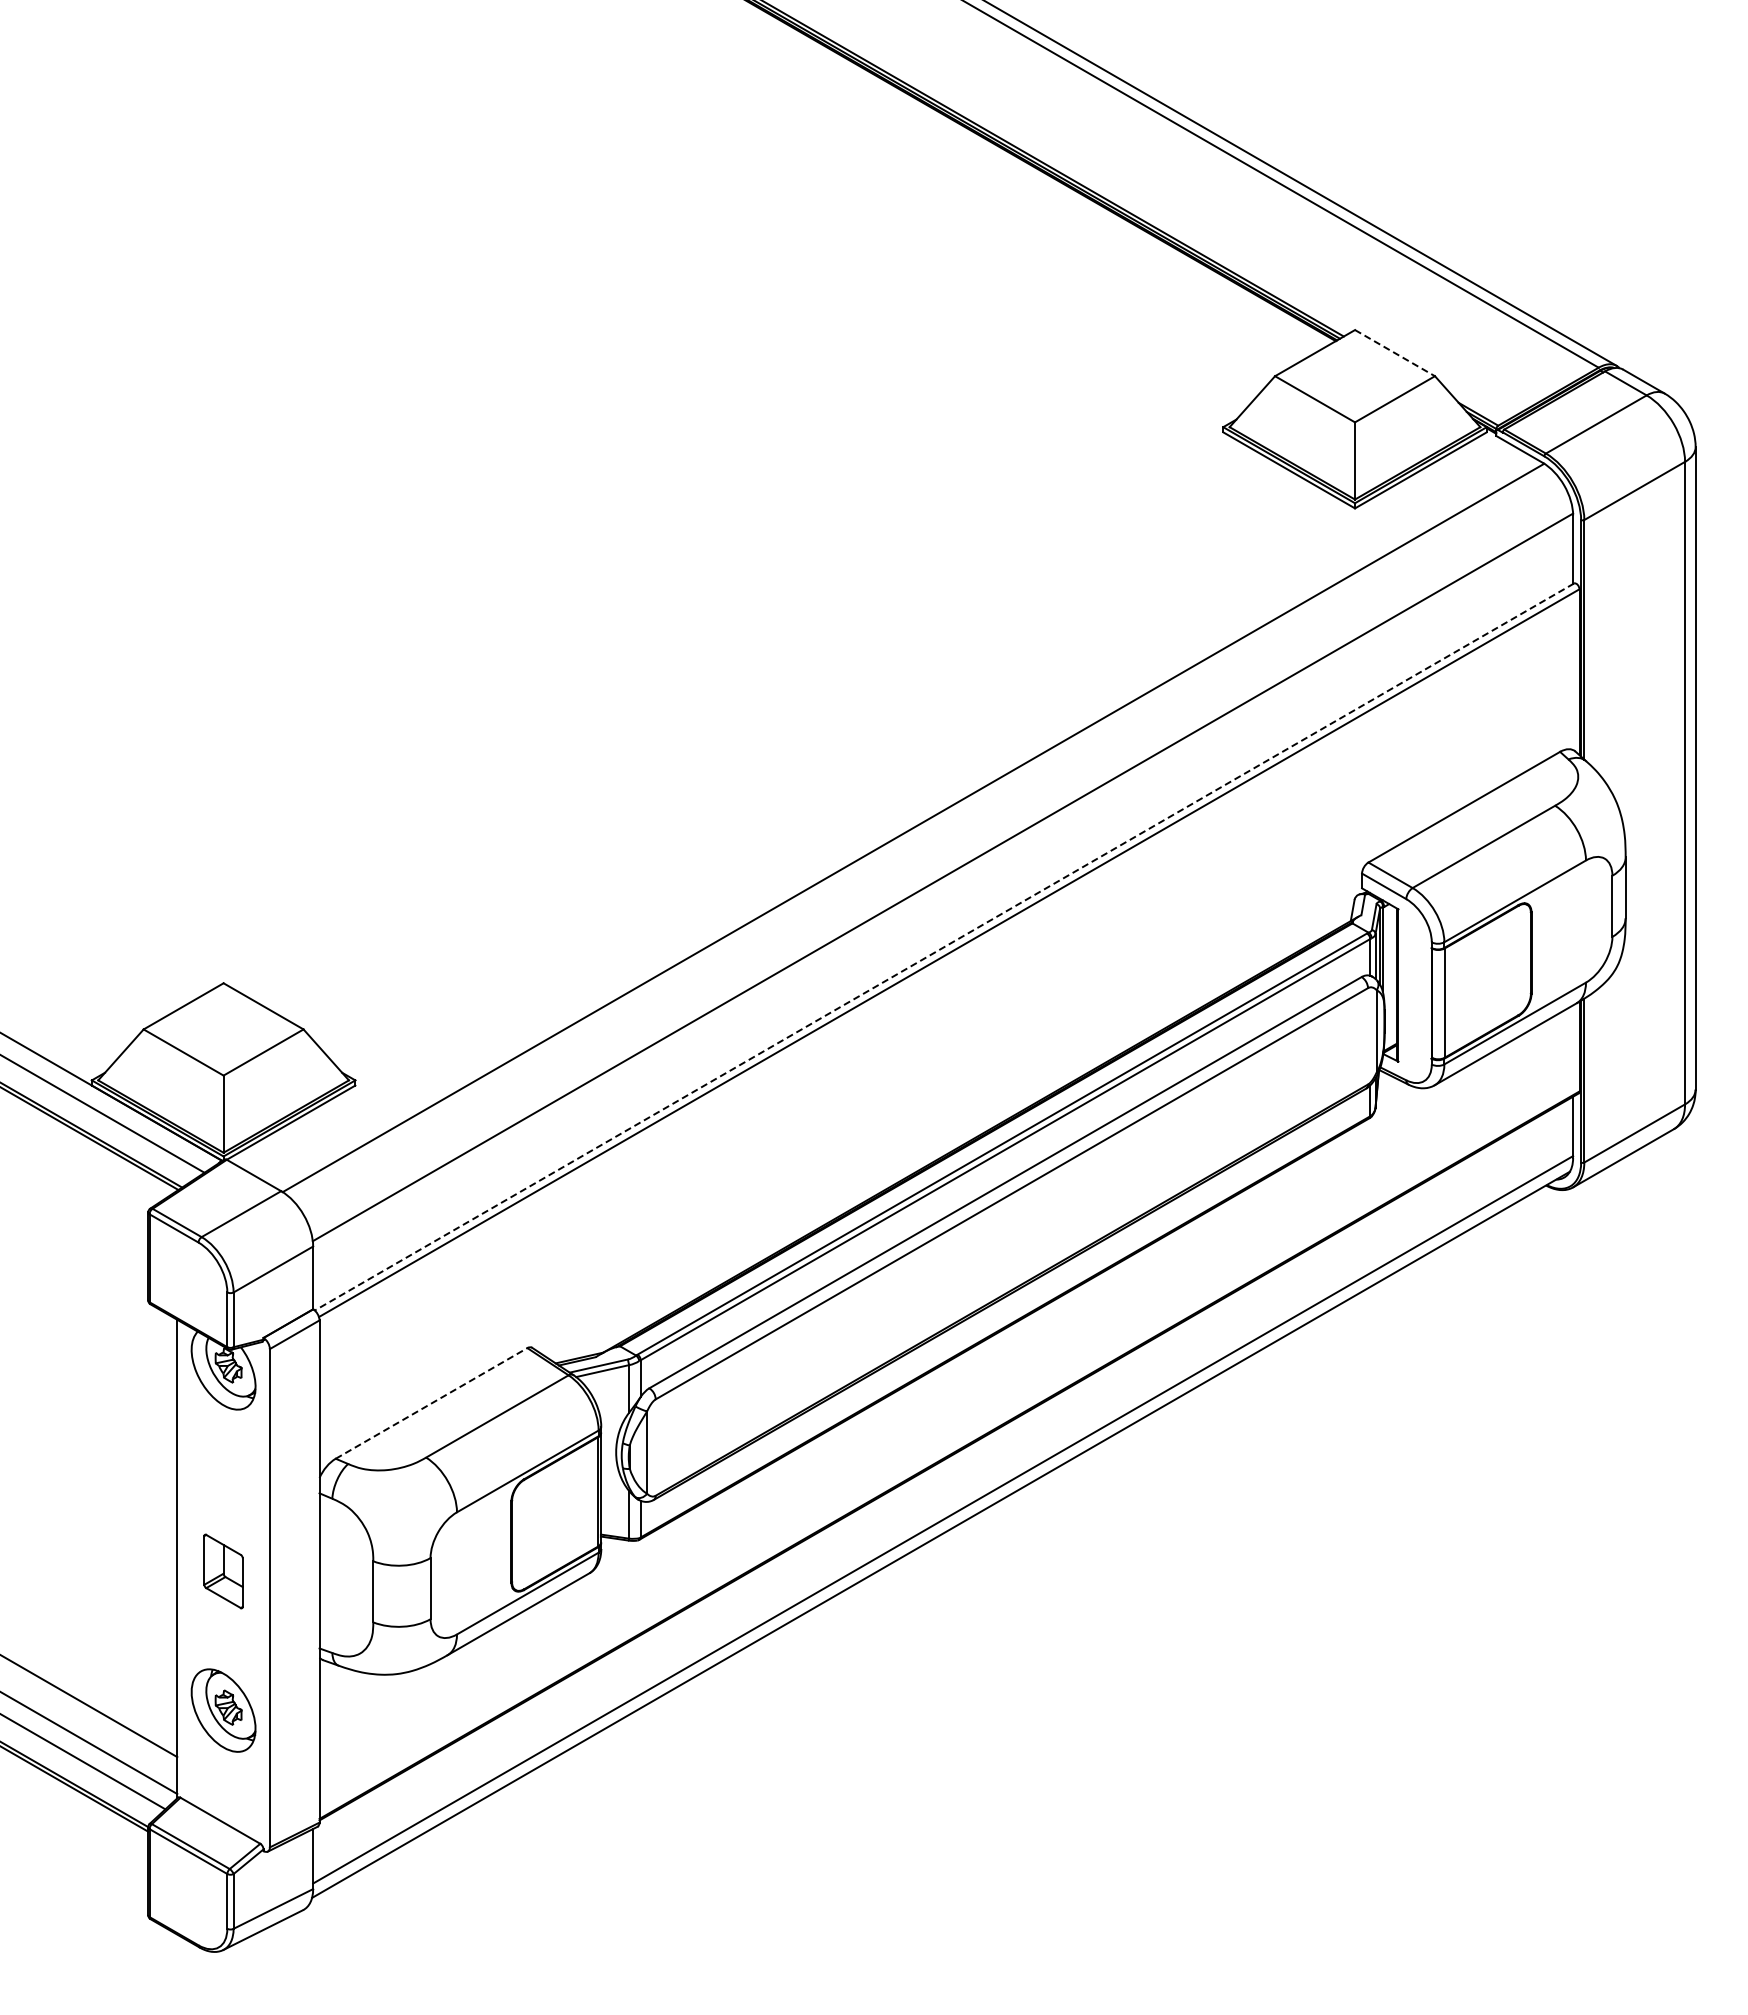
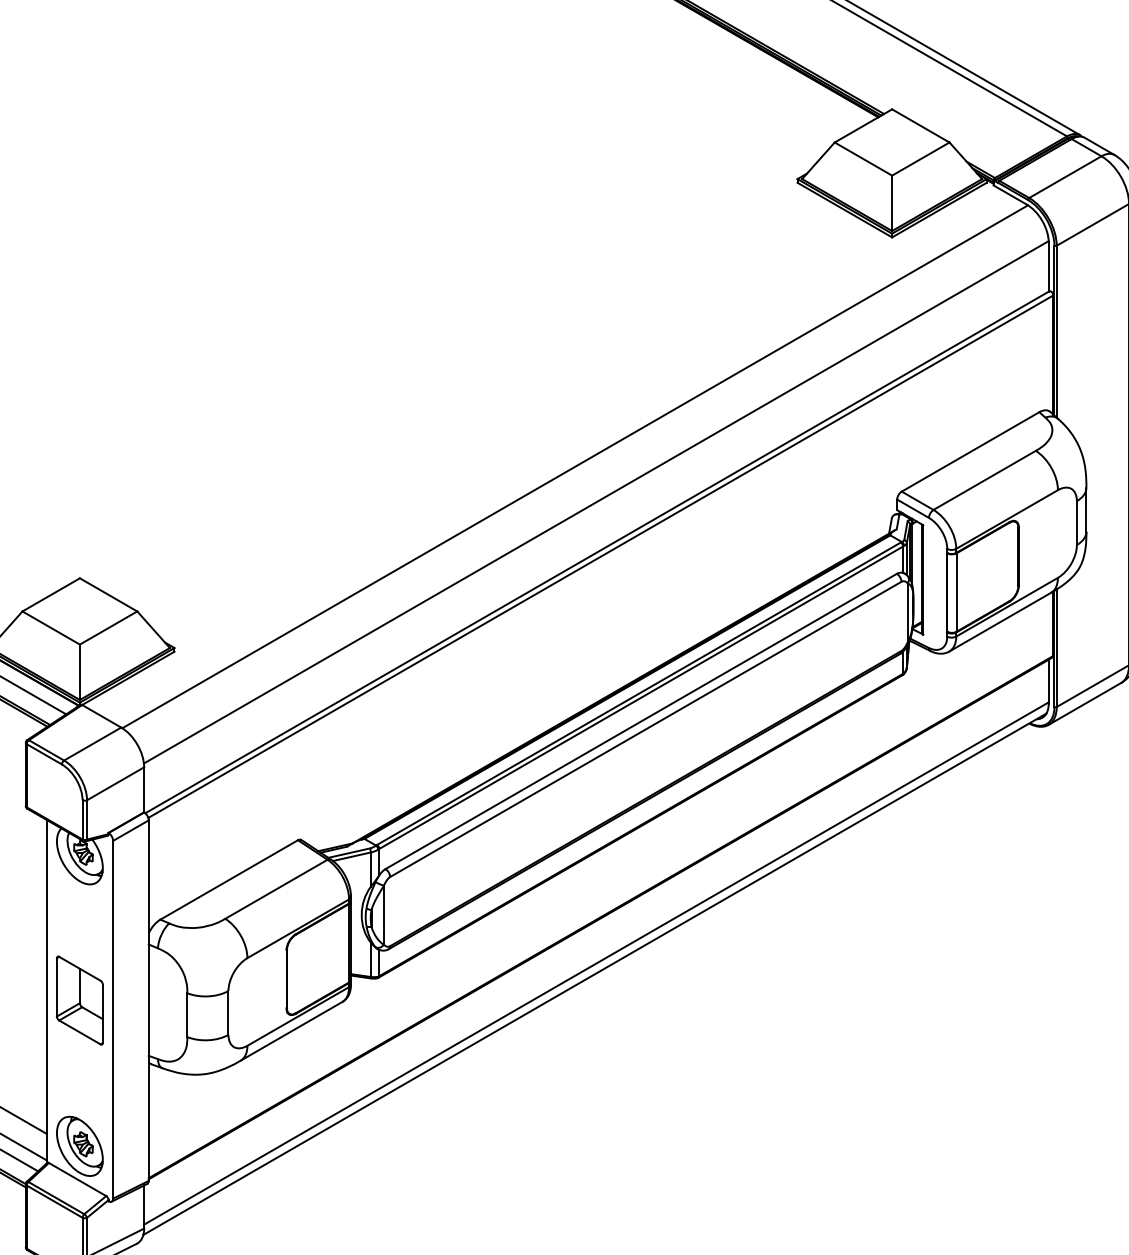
line: (1395, 353) -> (921, 126), dashed -> solid
line: (944, 947) -> (597, 552), dashed -> solid
line: (431, 1403) -> (229, 879), dashed -> solid
part: (223, 1571) -> (79, 1000), size x1.67
part: (223, 1710) -> (79, 1146), moved

